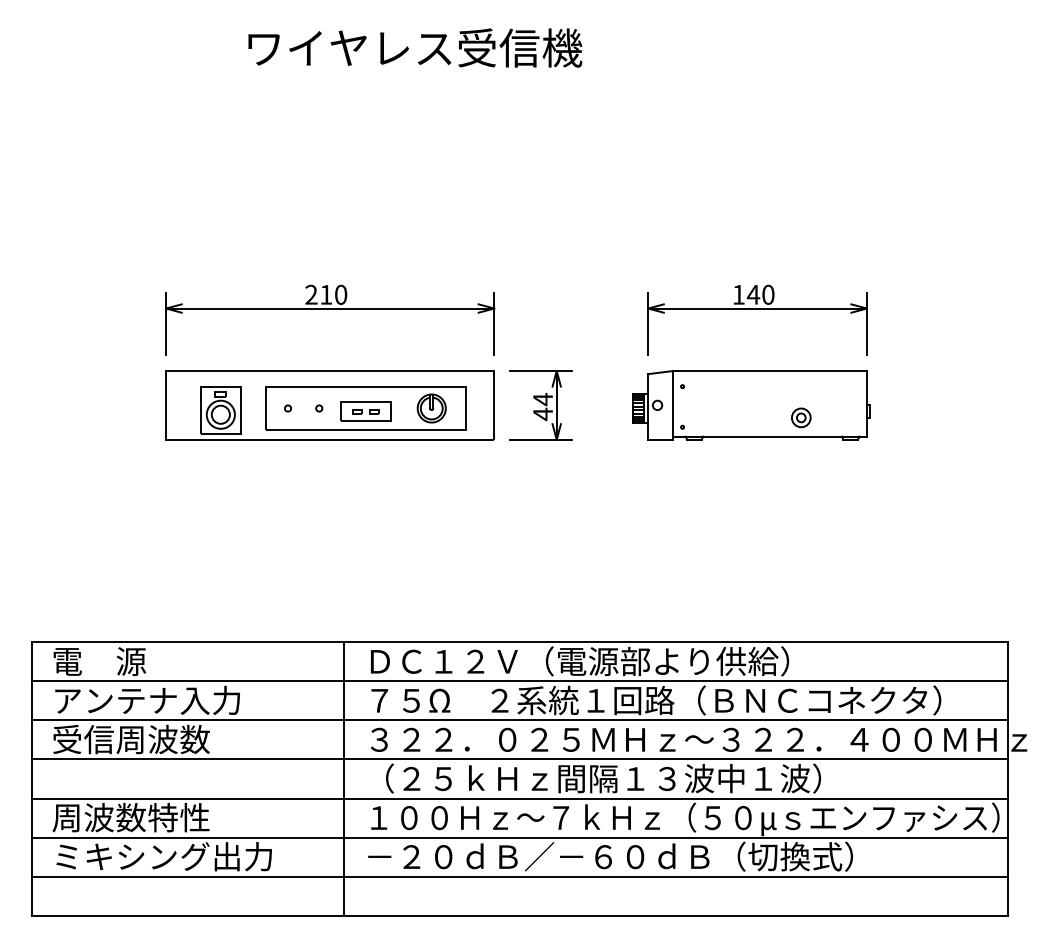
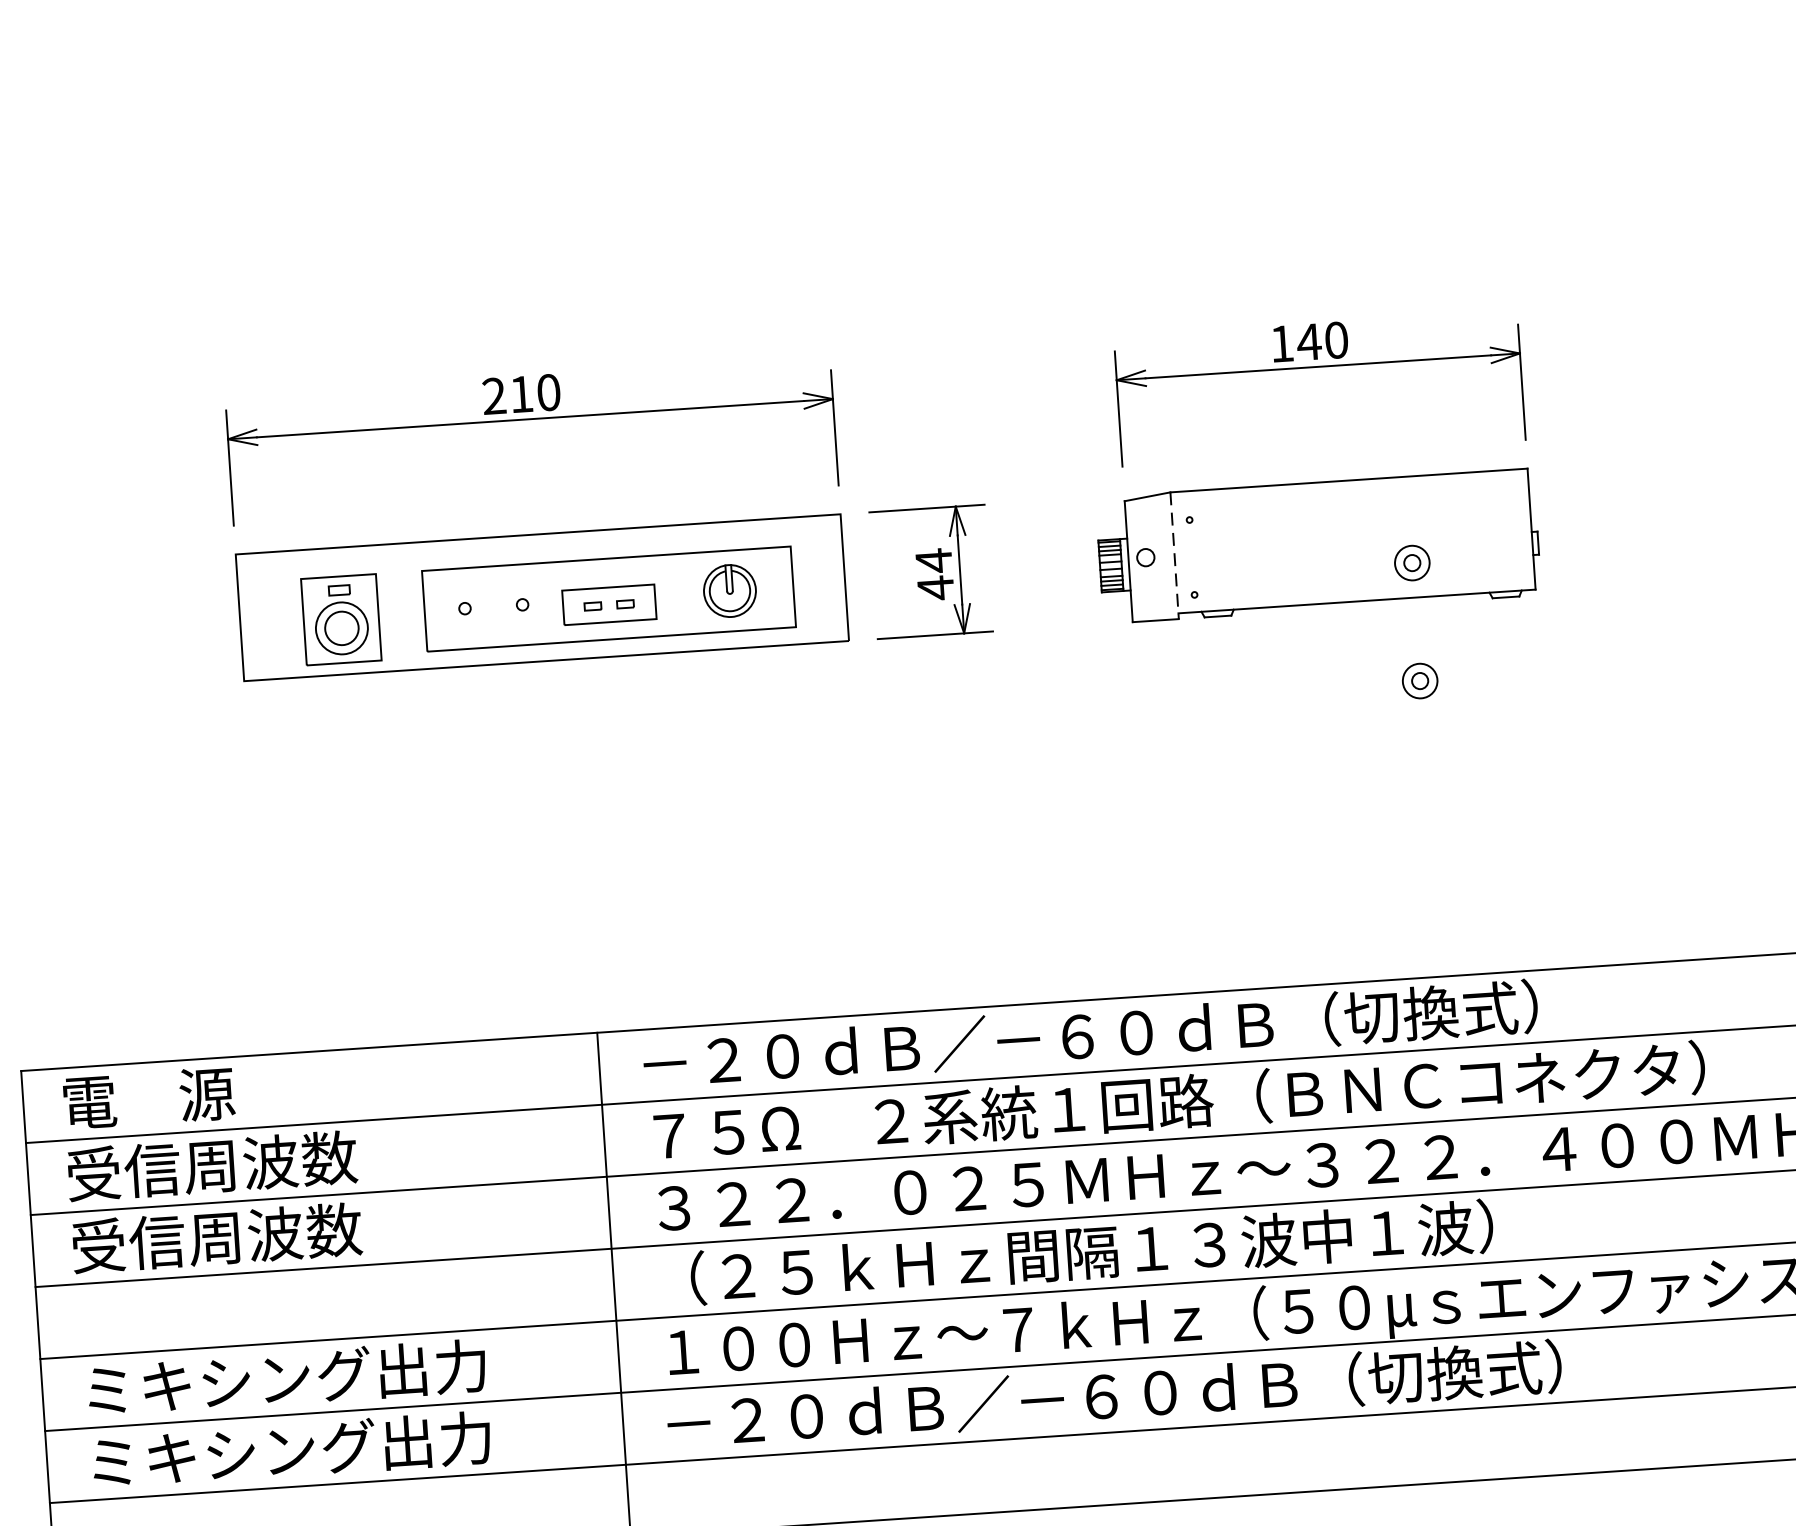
line: (673, 405) -> (1175, 555), solid -> dashed
part: (801, 481) -> (1420, 680), added
text: (610, 661) -> (1090, 1035), ＤＣ１２Ｖ（電源部より供給） -> －２０ｄＢ／－６０ｄＢ（切換式）
text: (146, 700) -> (239, 1164), アンテナ入力 -> 受信周波数
text: (162, 817) -> (283, 1377), 周波数特性 -> ミキシング出力

